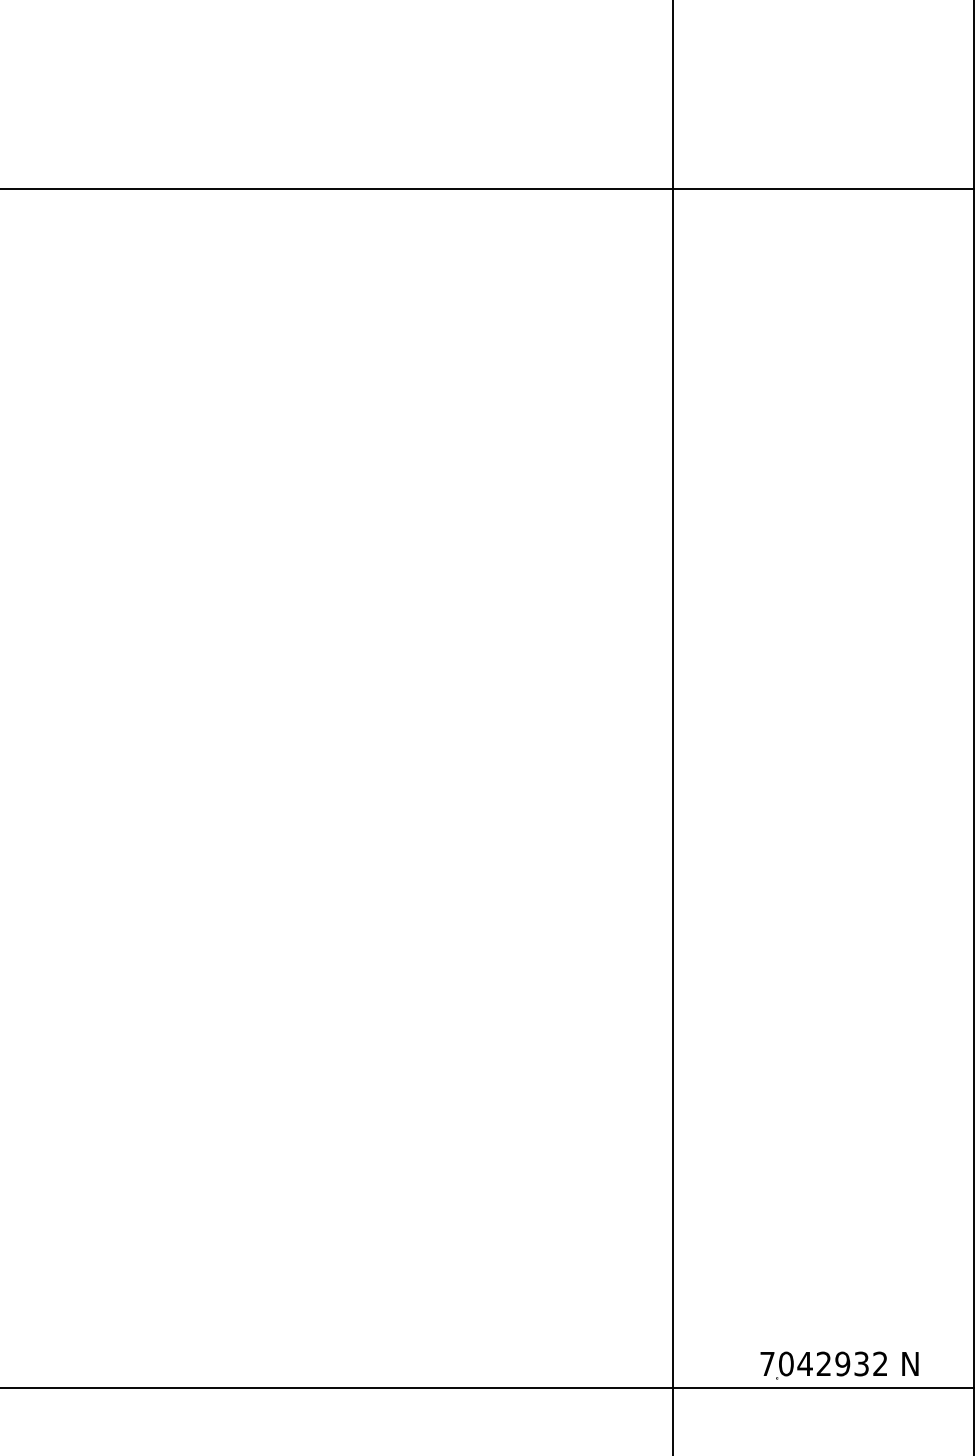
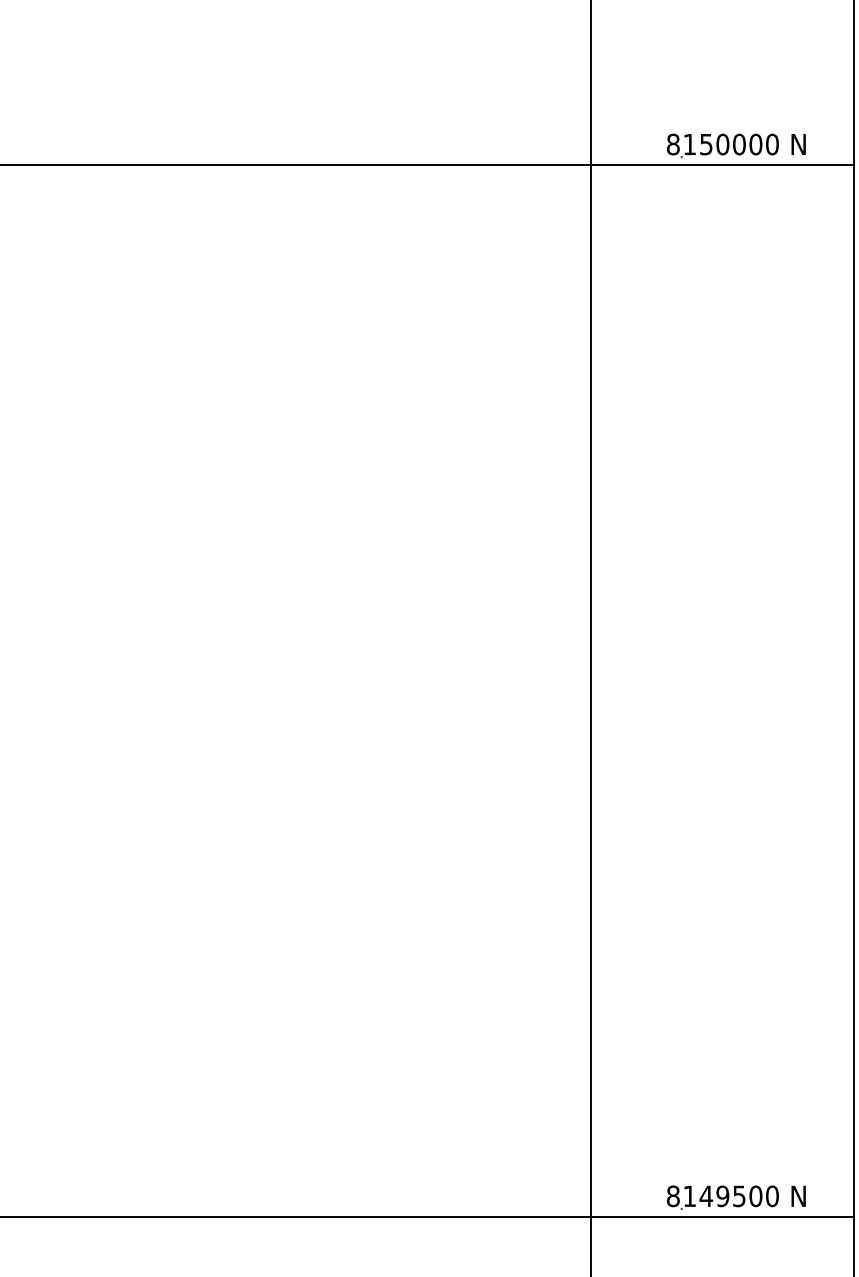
part: (839, 166) -> (736, 146), added
text: (823, 1363) -> (722, 1195), 7042932 -> 8149500

